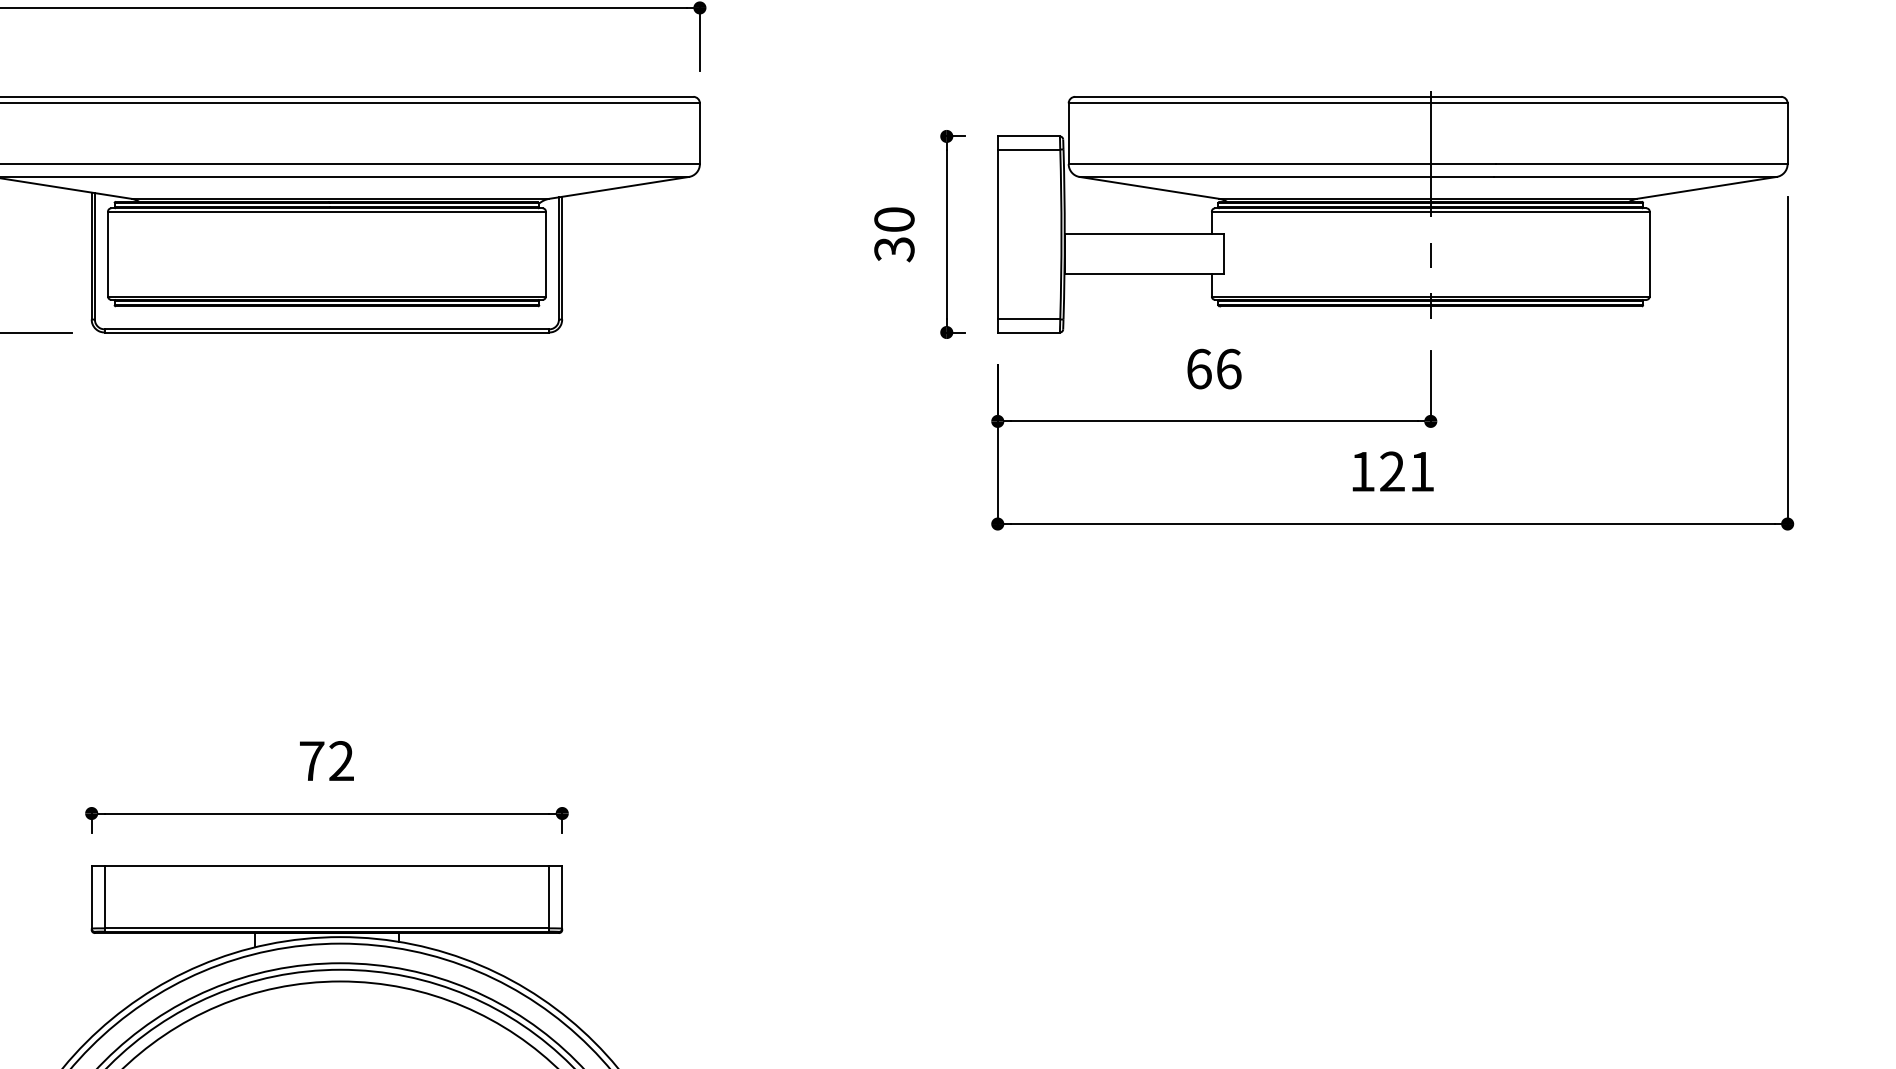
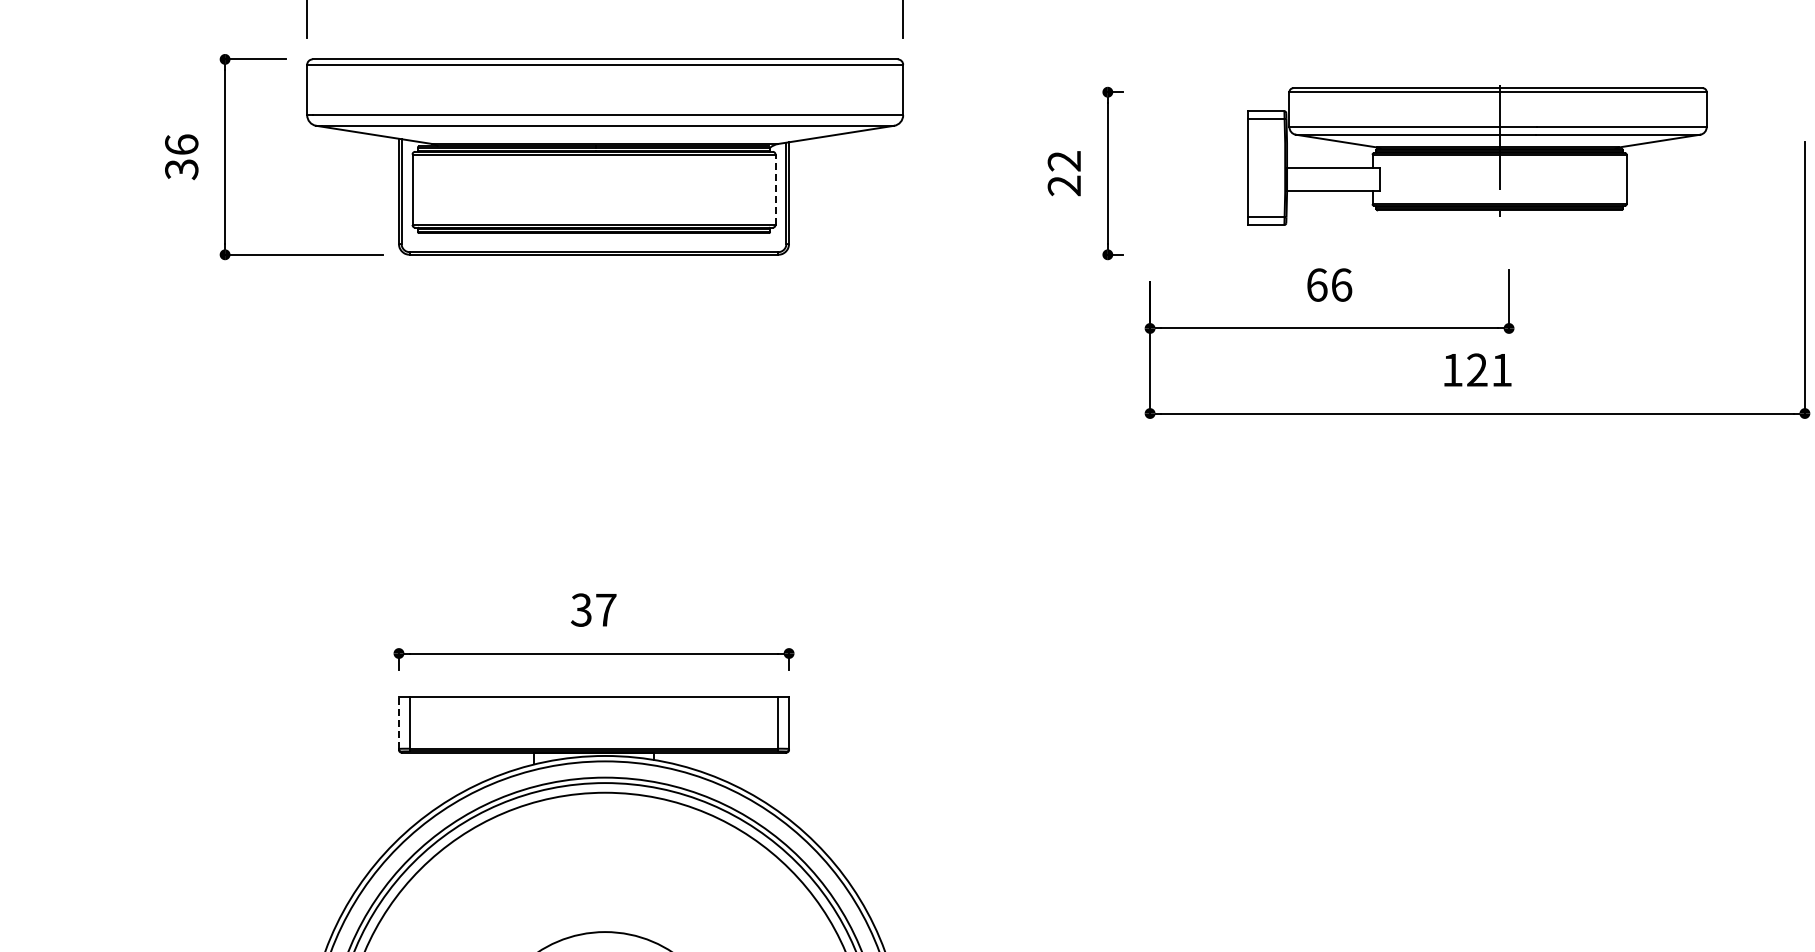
part: (1392, 212) -> (1477, 155), size x0.7
text: (894, 234) -> (1064, 173), 30 -> 22
line: (545, 253) -> (775, 189), solid -> dashed
text: (326, 760) -> (593, 609), 72 -> 37
line: (91, 897) -> (398, 723), solid -> dashed

